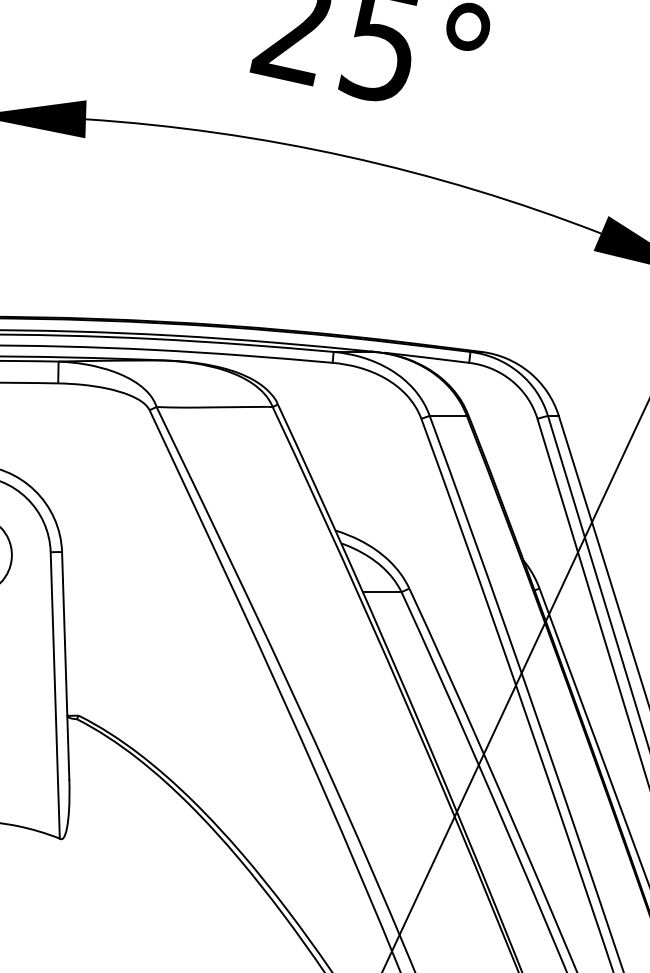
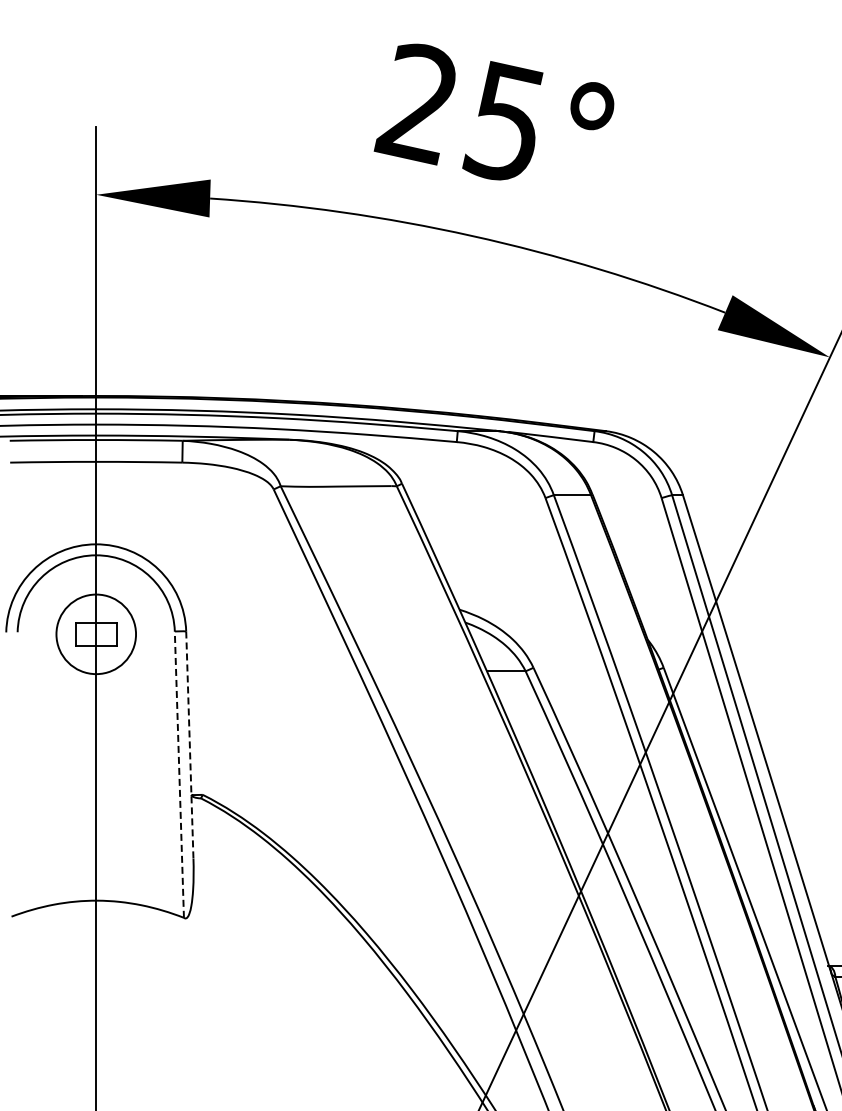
line: (65, 666) -> (189, 745), solid -> dashed
line: (55, 695) -> (179, 774), solid -> dashed

